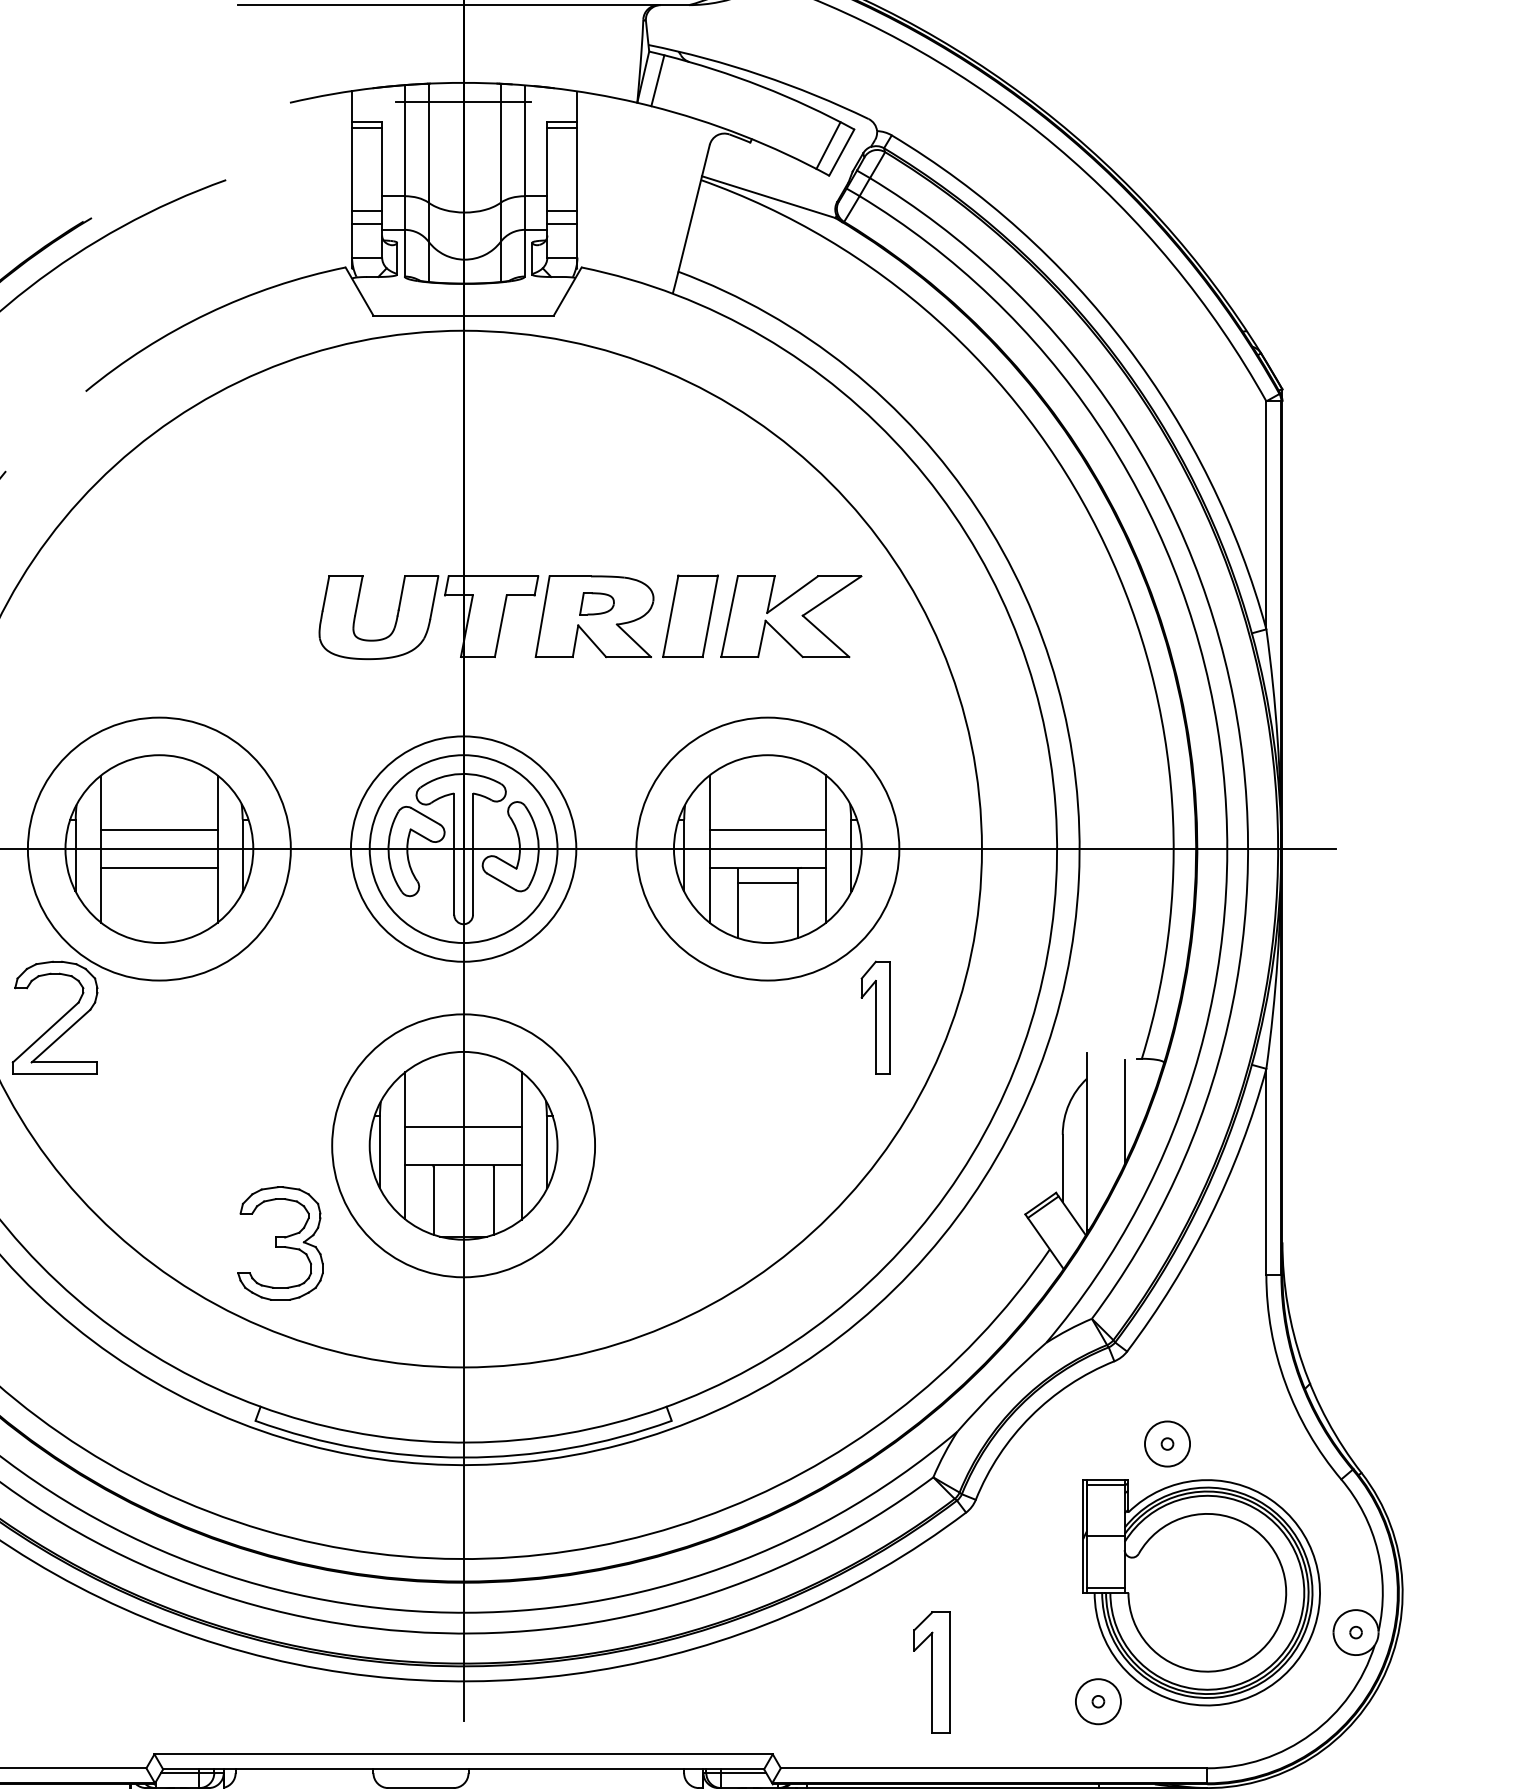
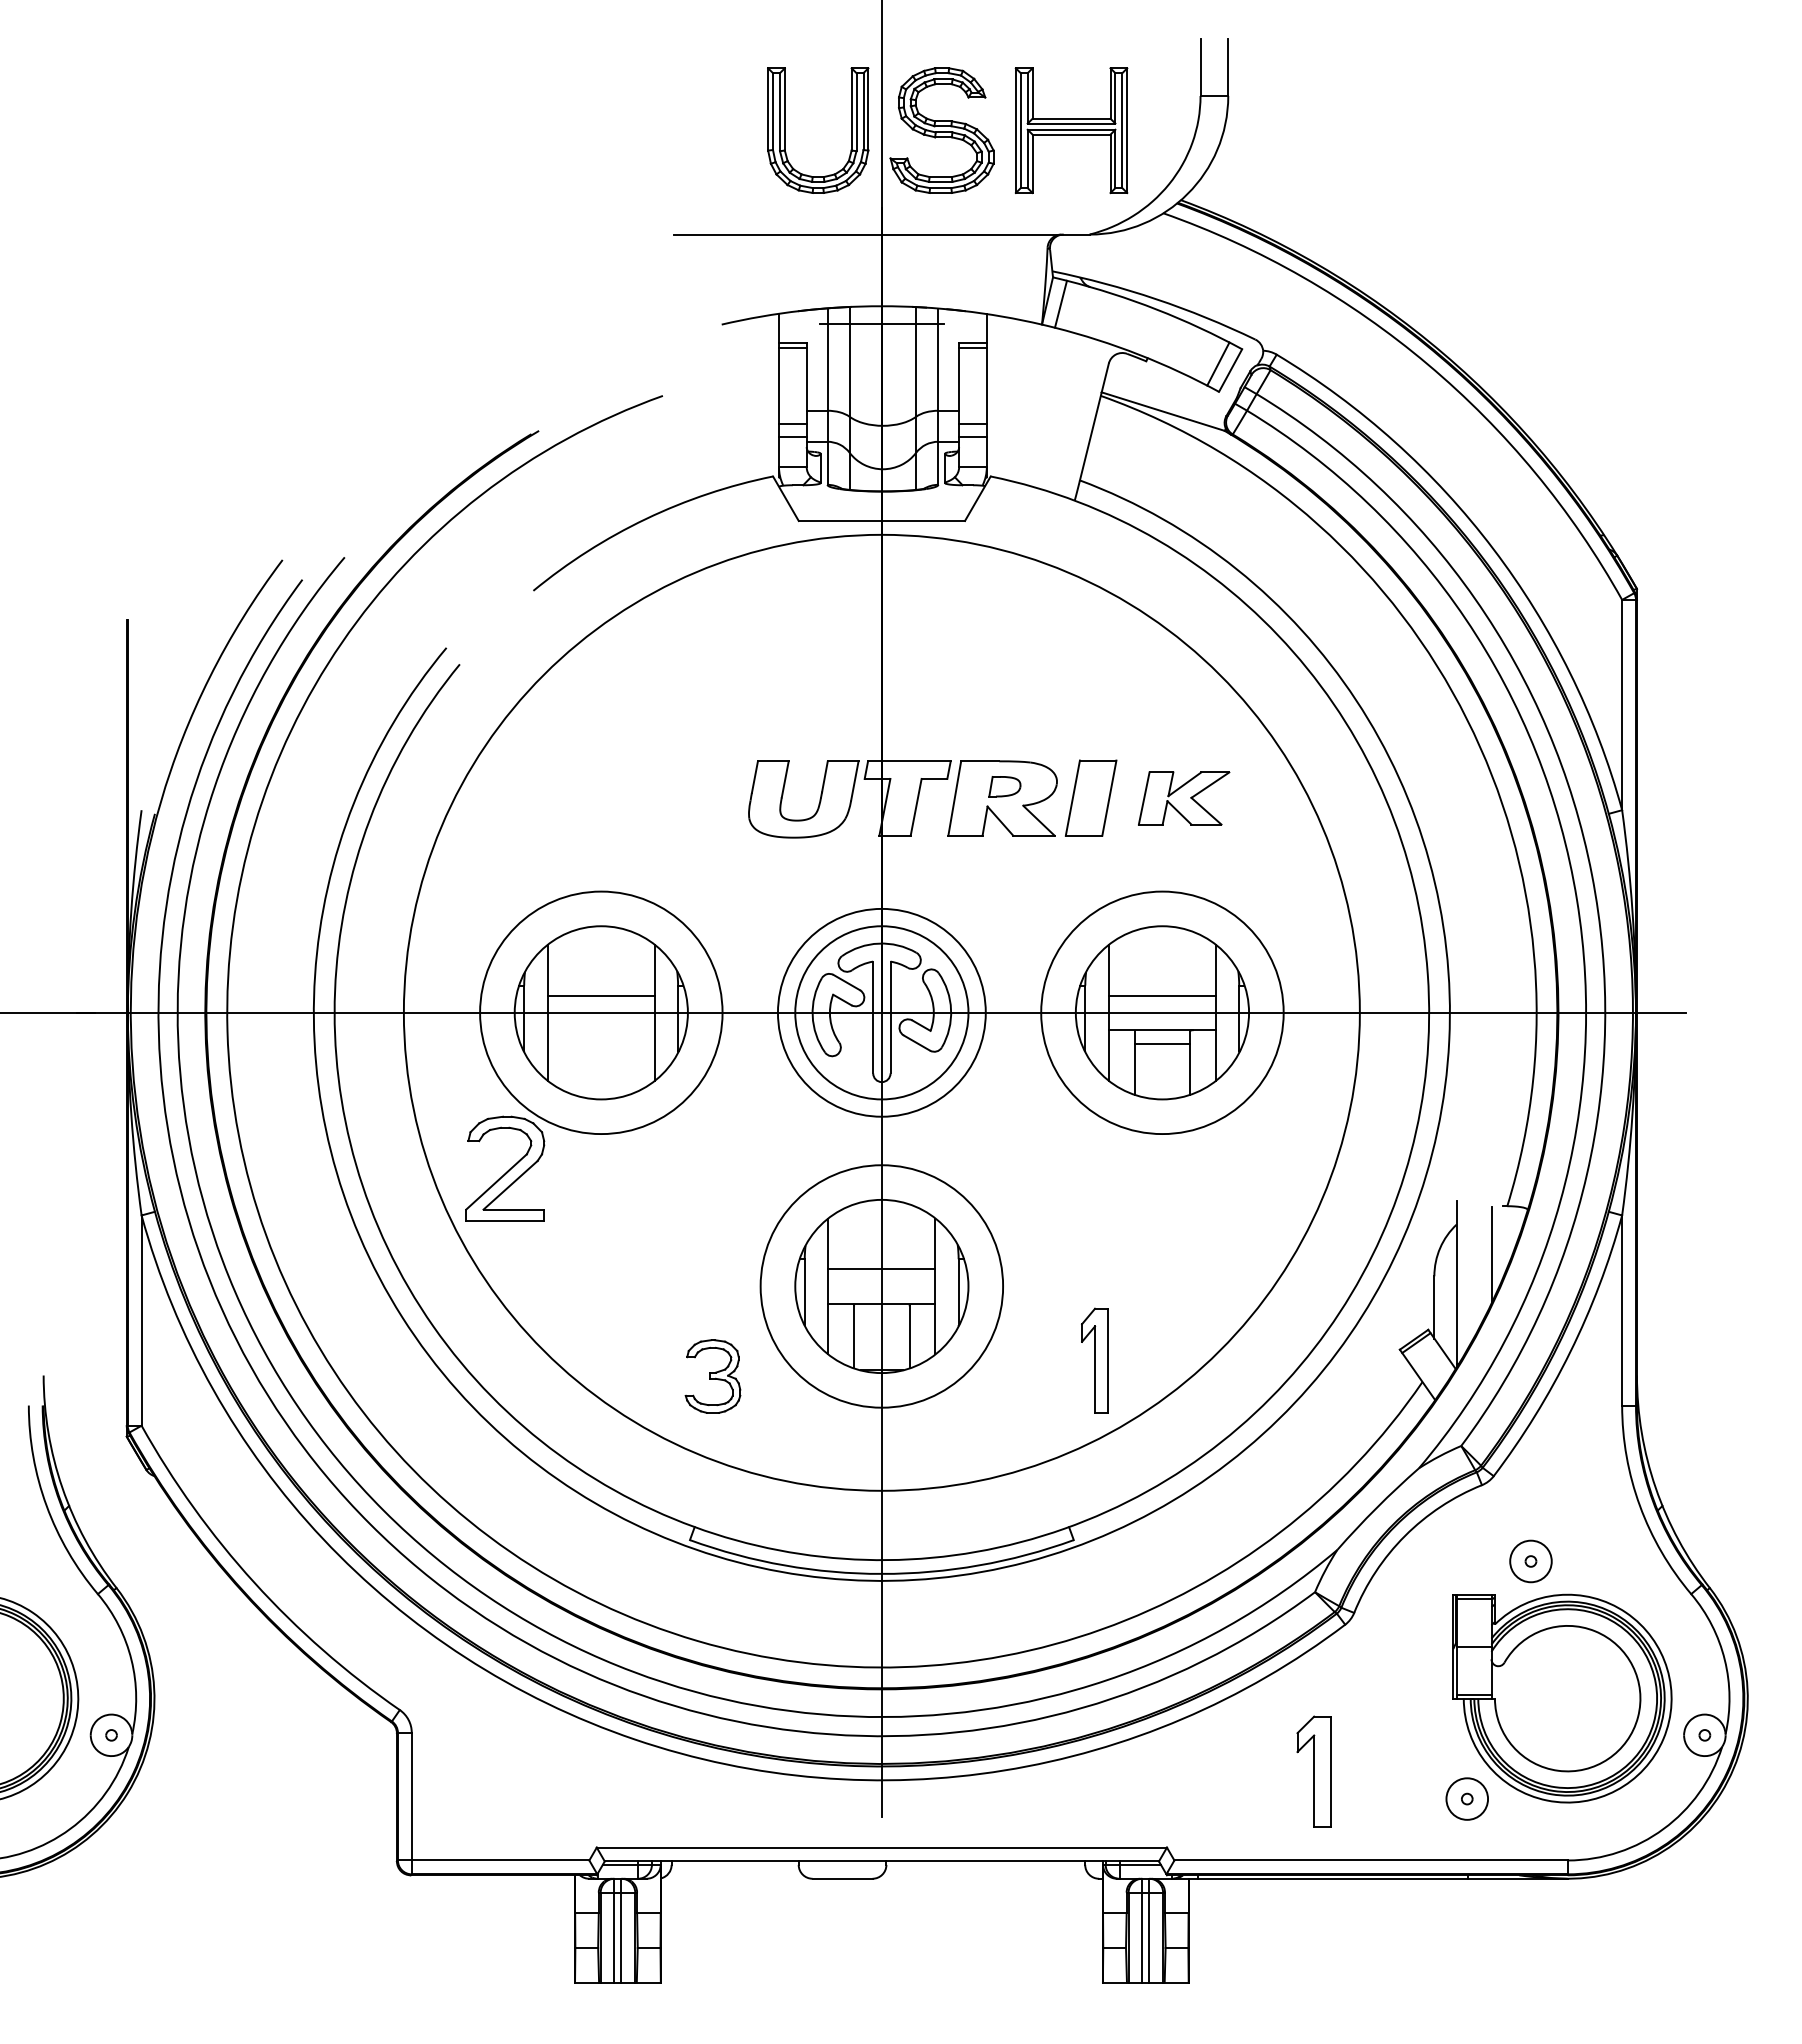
part: (790, 616) -> (1183, 798), size x0.7
line: (158, 868) -> (600, 1030), removed
part: (875, 1017) -> (1094, 1360), moved
part: (279, 1243) -> (712, 1376), size x0.7

